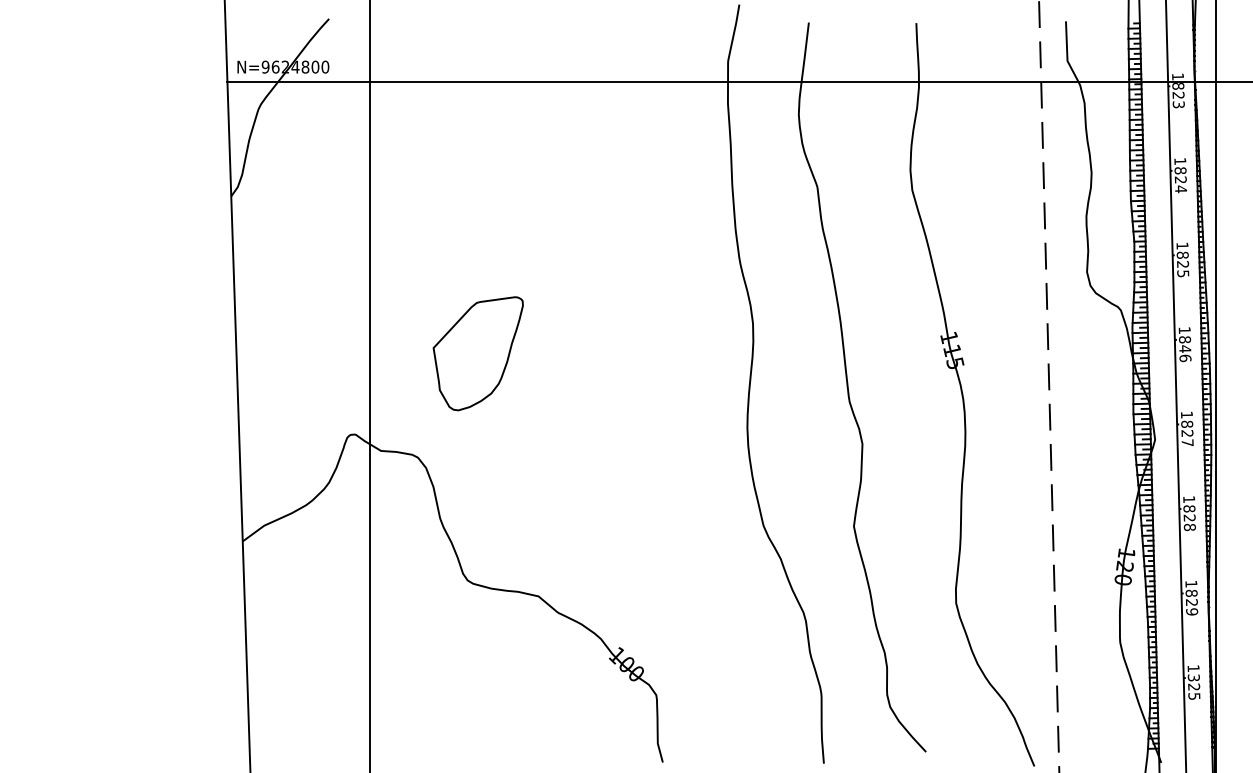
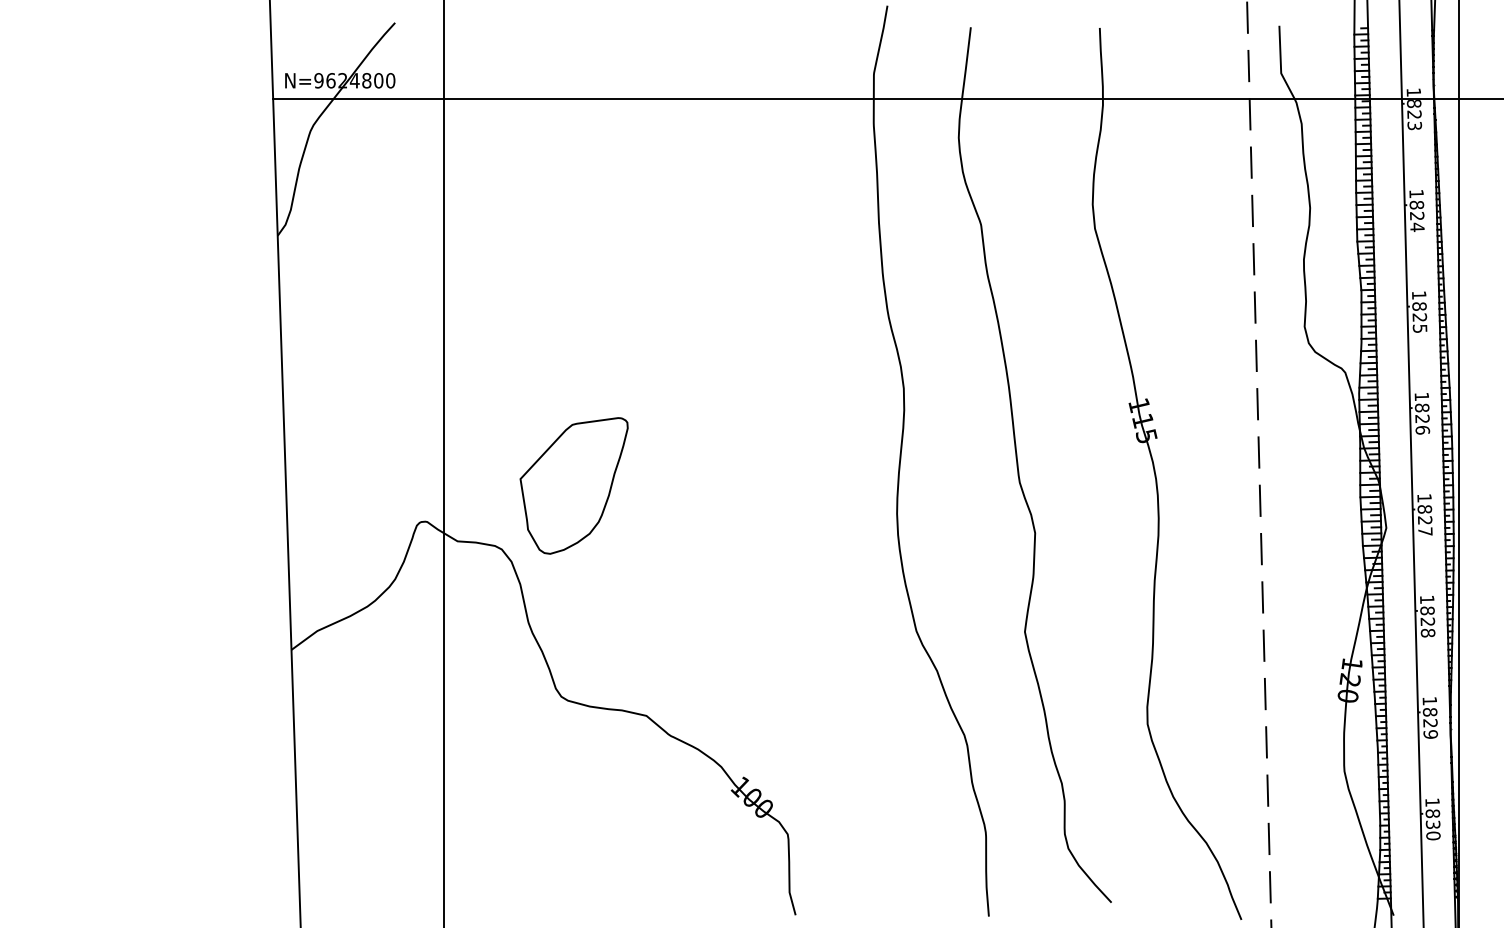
text: (1185, 348) -> (1422, 418), 1846 -> 1826
part: (477, 353) -> (573, 485), moved
text: (1193, 687) -> (1432, 825), 1325 -> 1830

